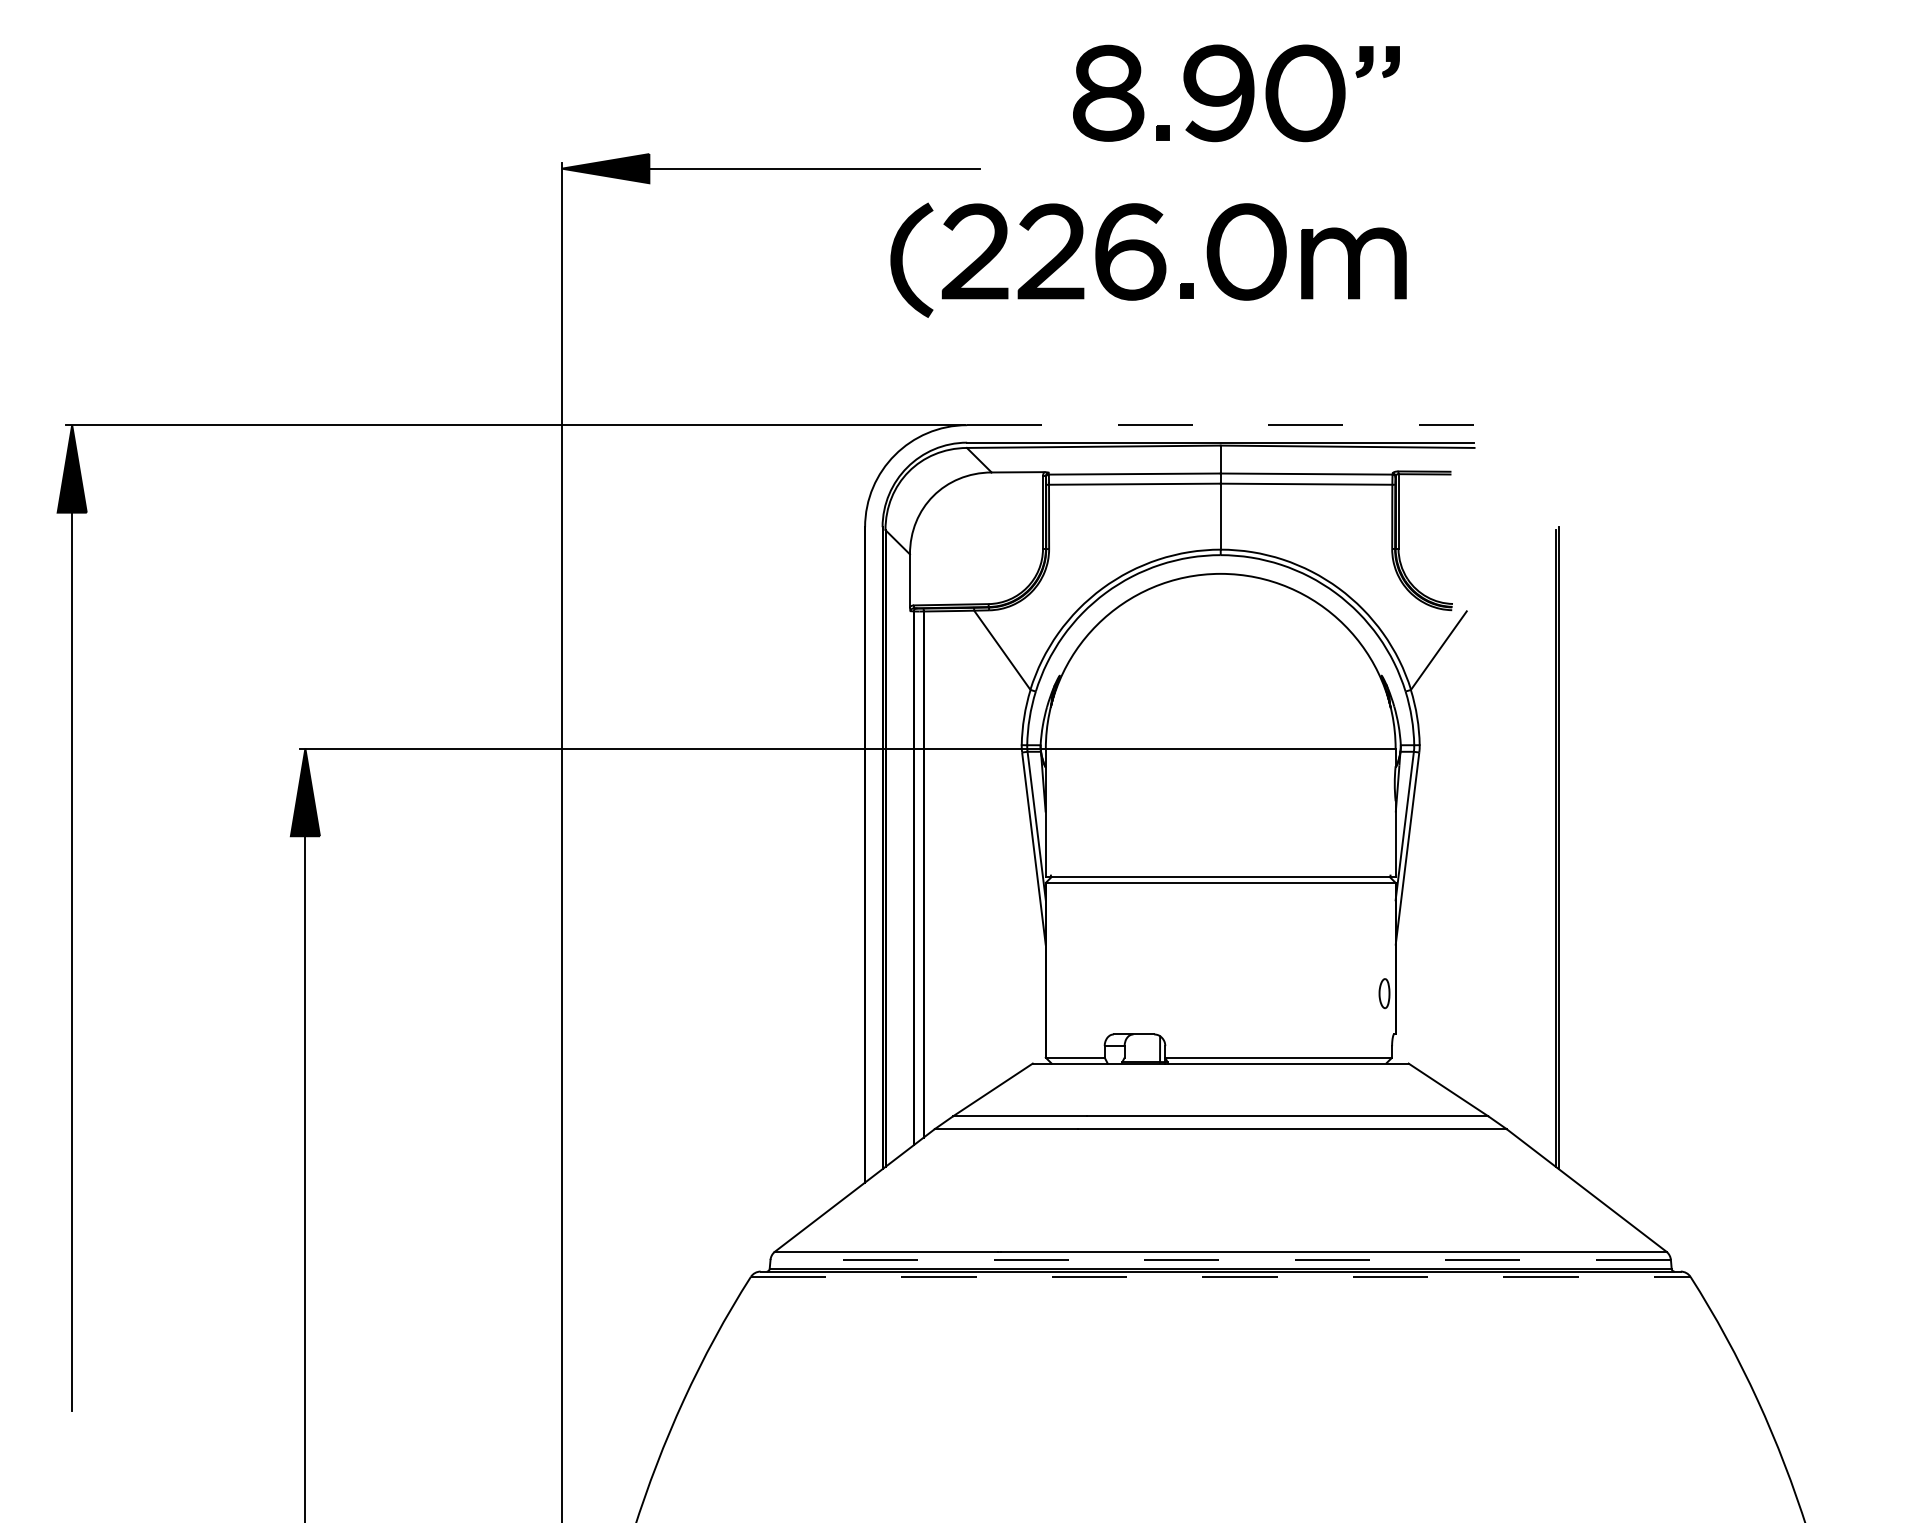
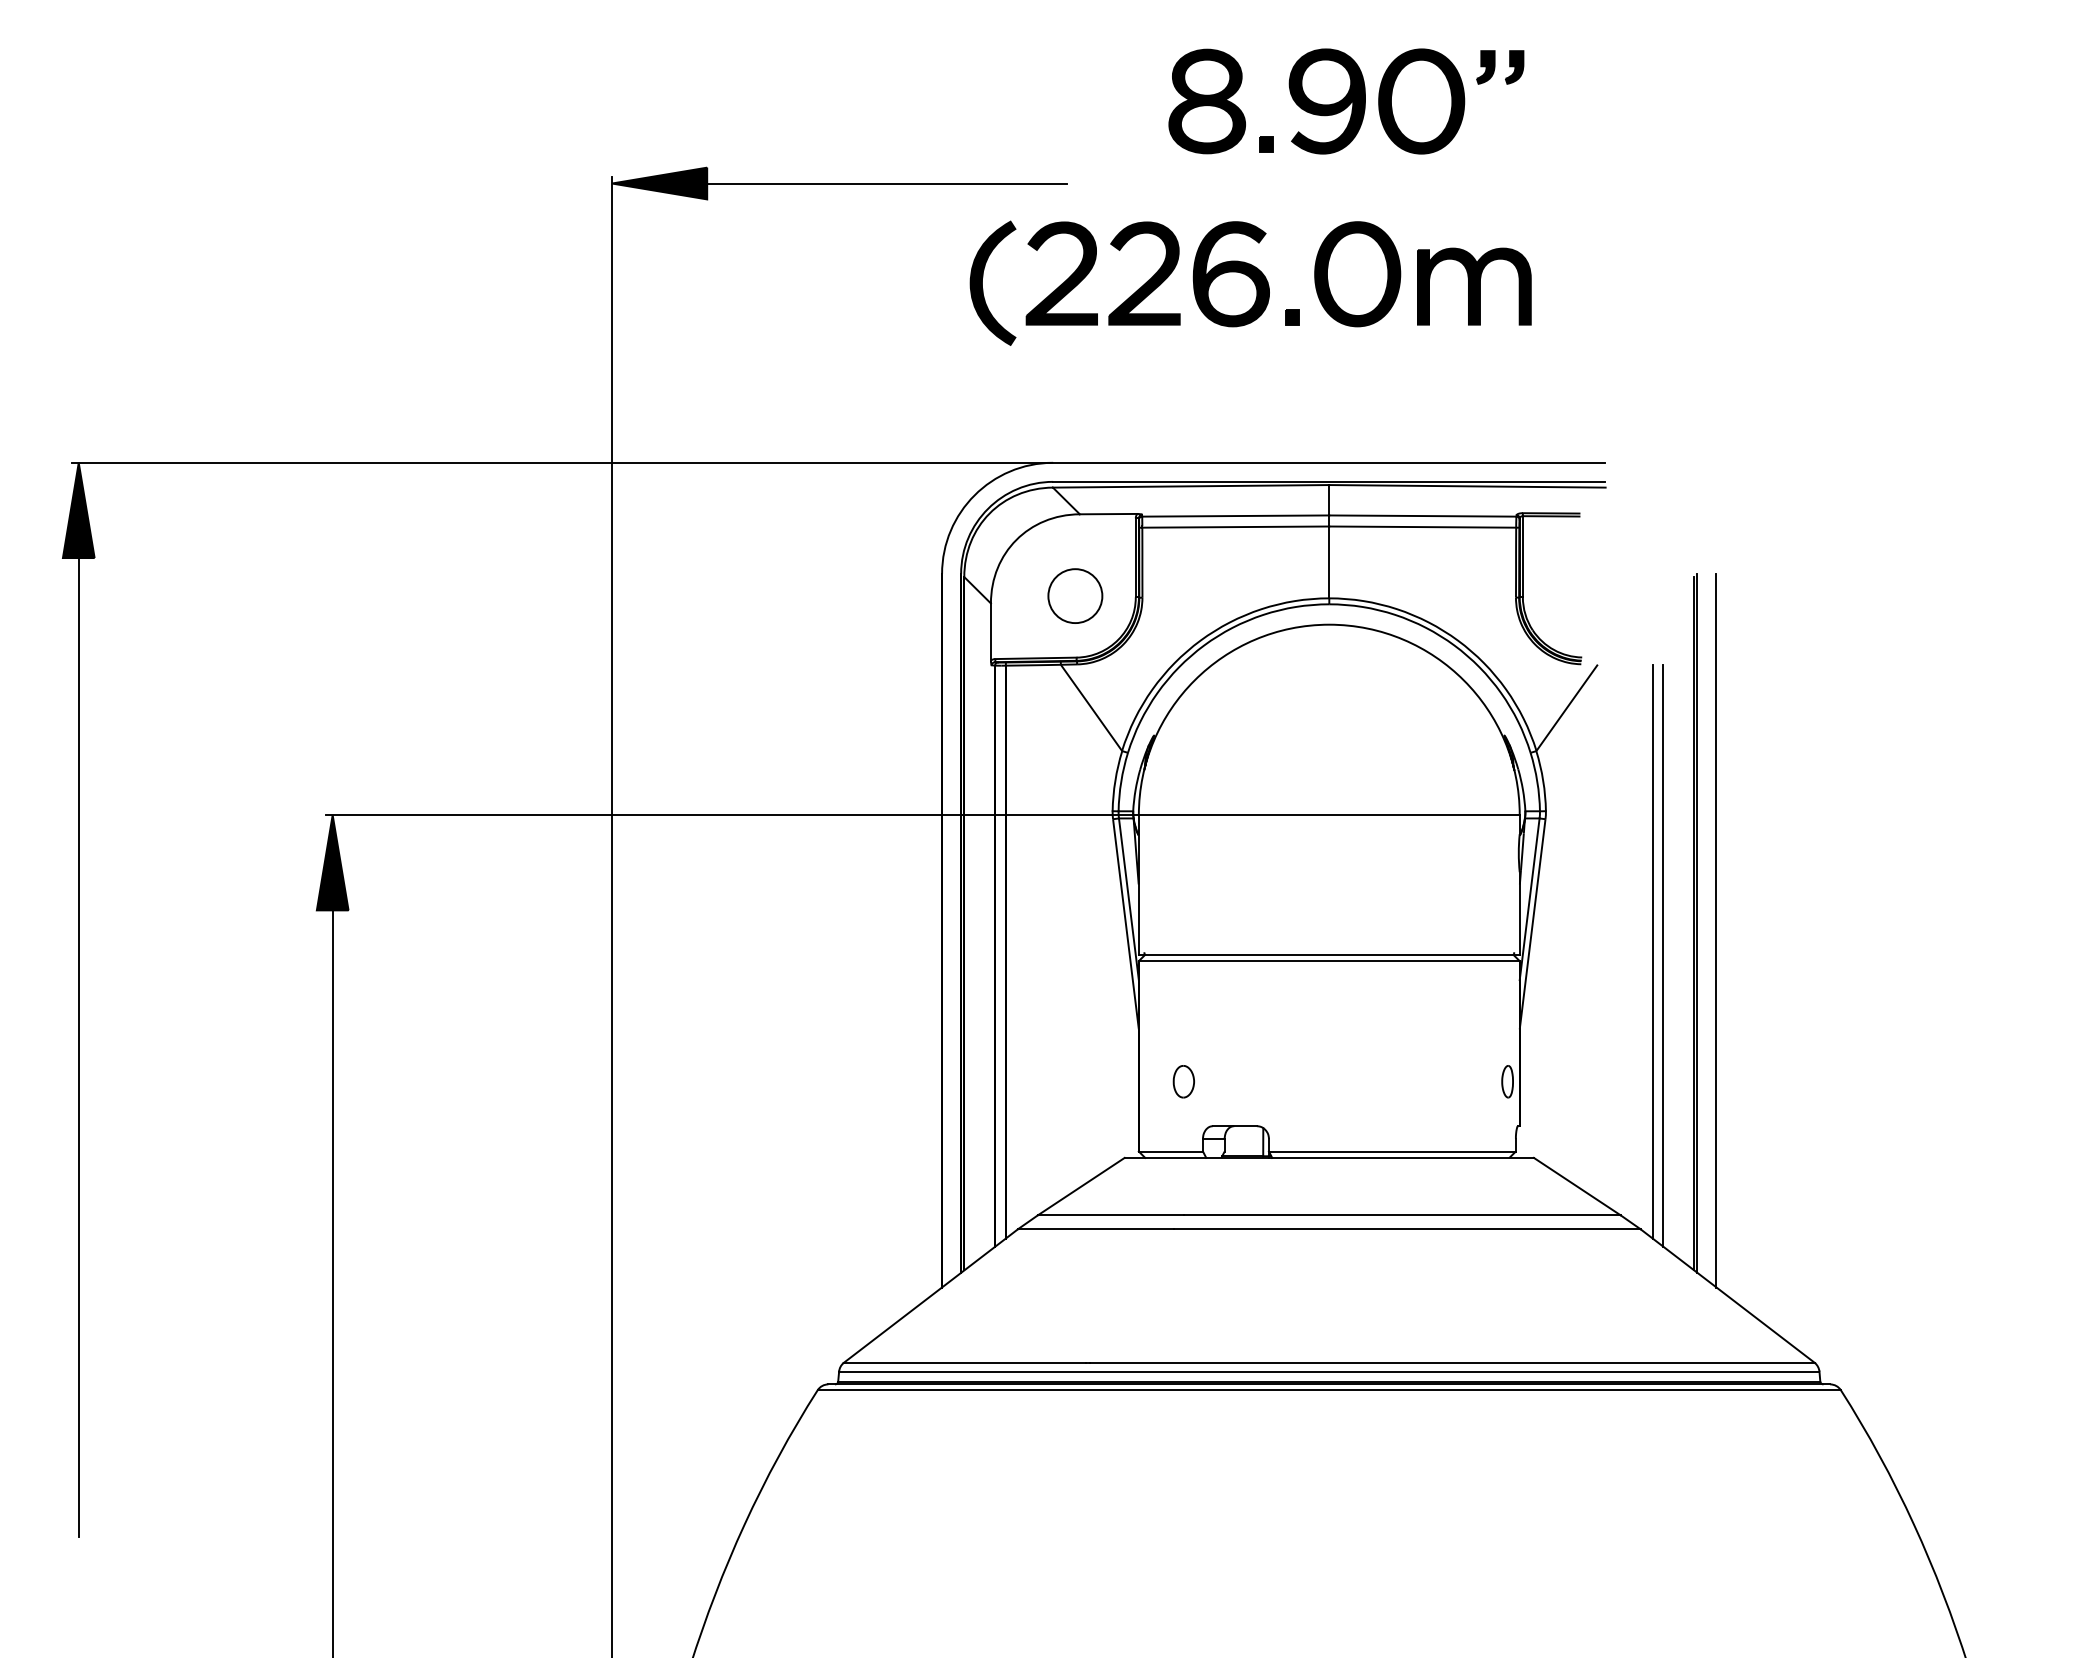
line: (1220, 425) -> (1329, 463), dashed -> solid
circle: (987, 547) -> (1075, 595), added
line: (1576, 854) -> (1716, 930), added
line: (1517, 874) -> (1652, 952), added
line: (1527, 878) -> (1663, 956), added
part: (1087, 993) -> (1184, 1081), added
line: (1220, 1259) -> (1329, 1371), dashed -> solid
line: (1220, 1276) -> (1329, 1389), dashed -> solid

